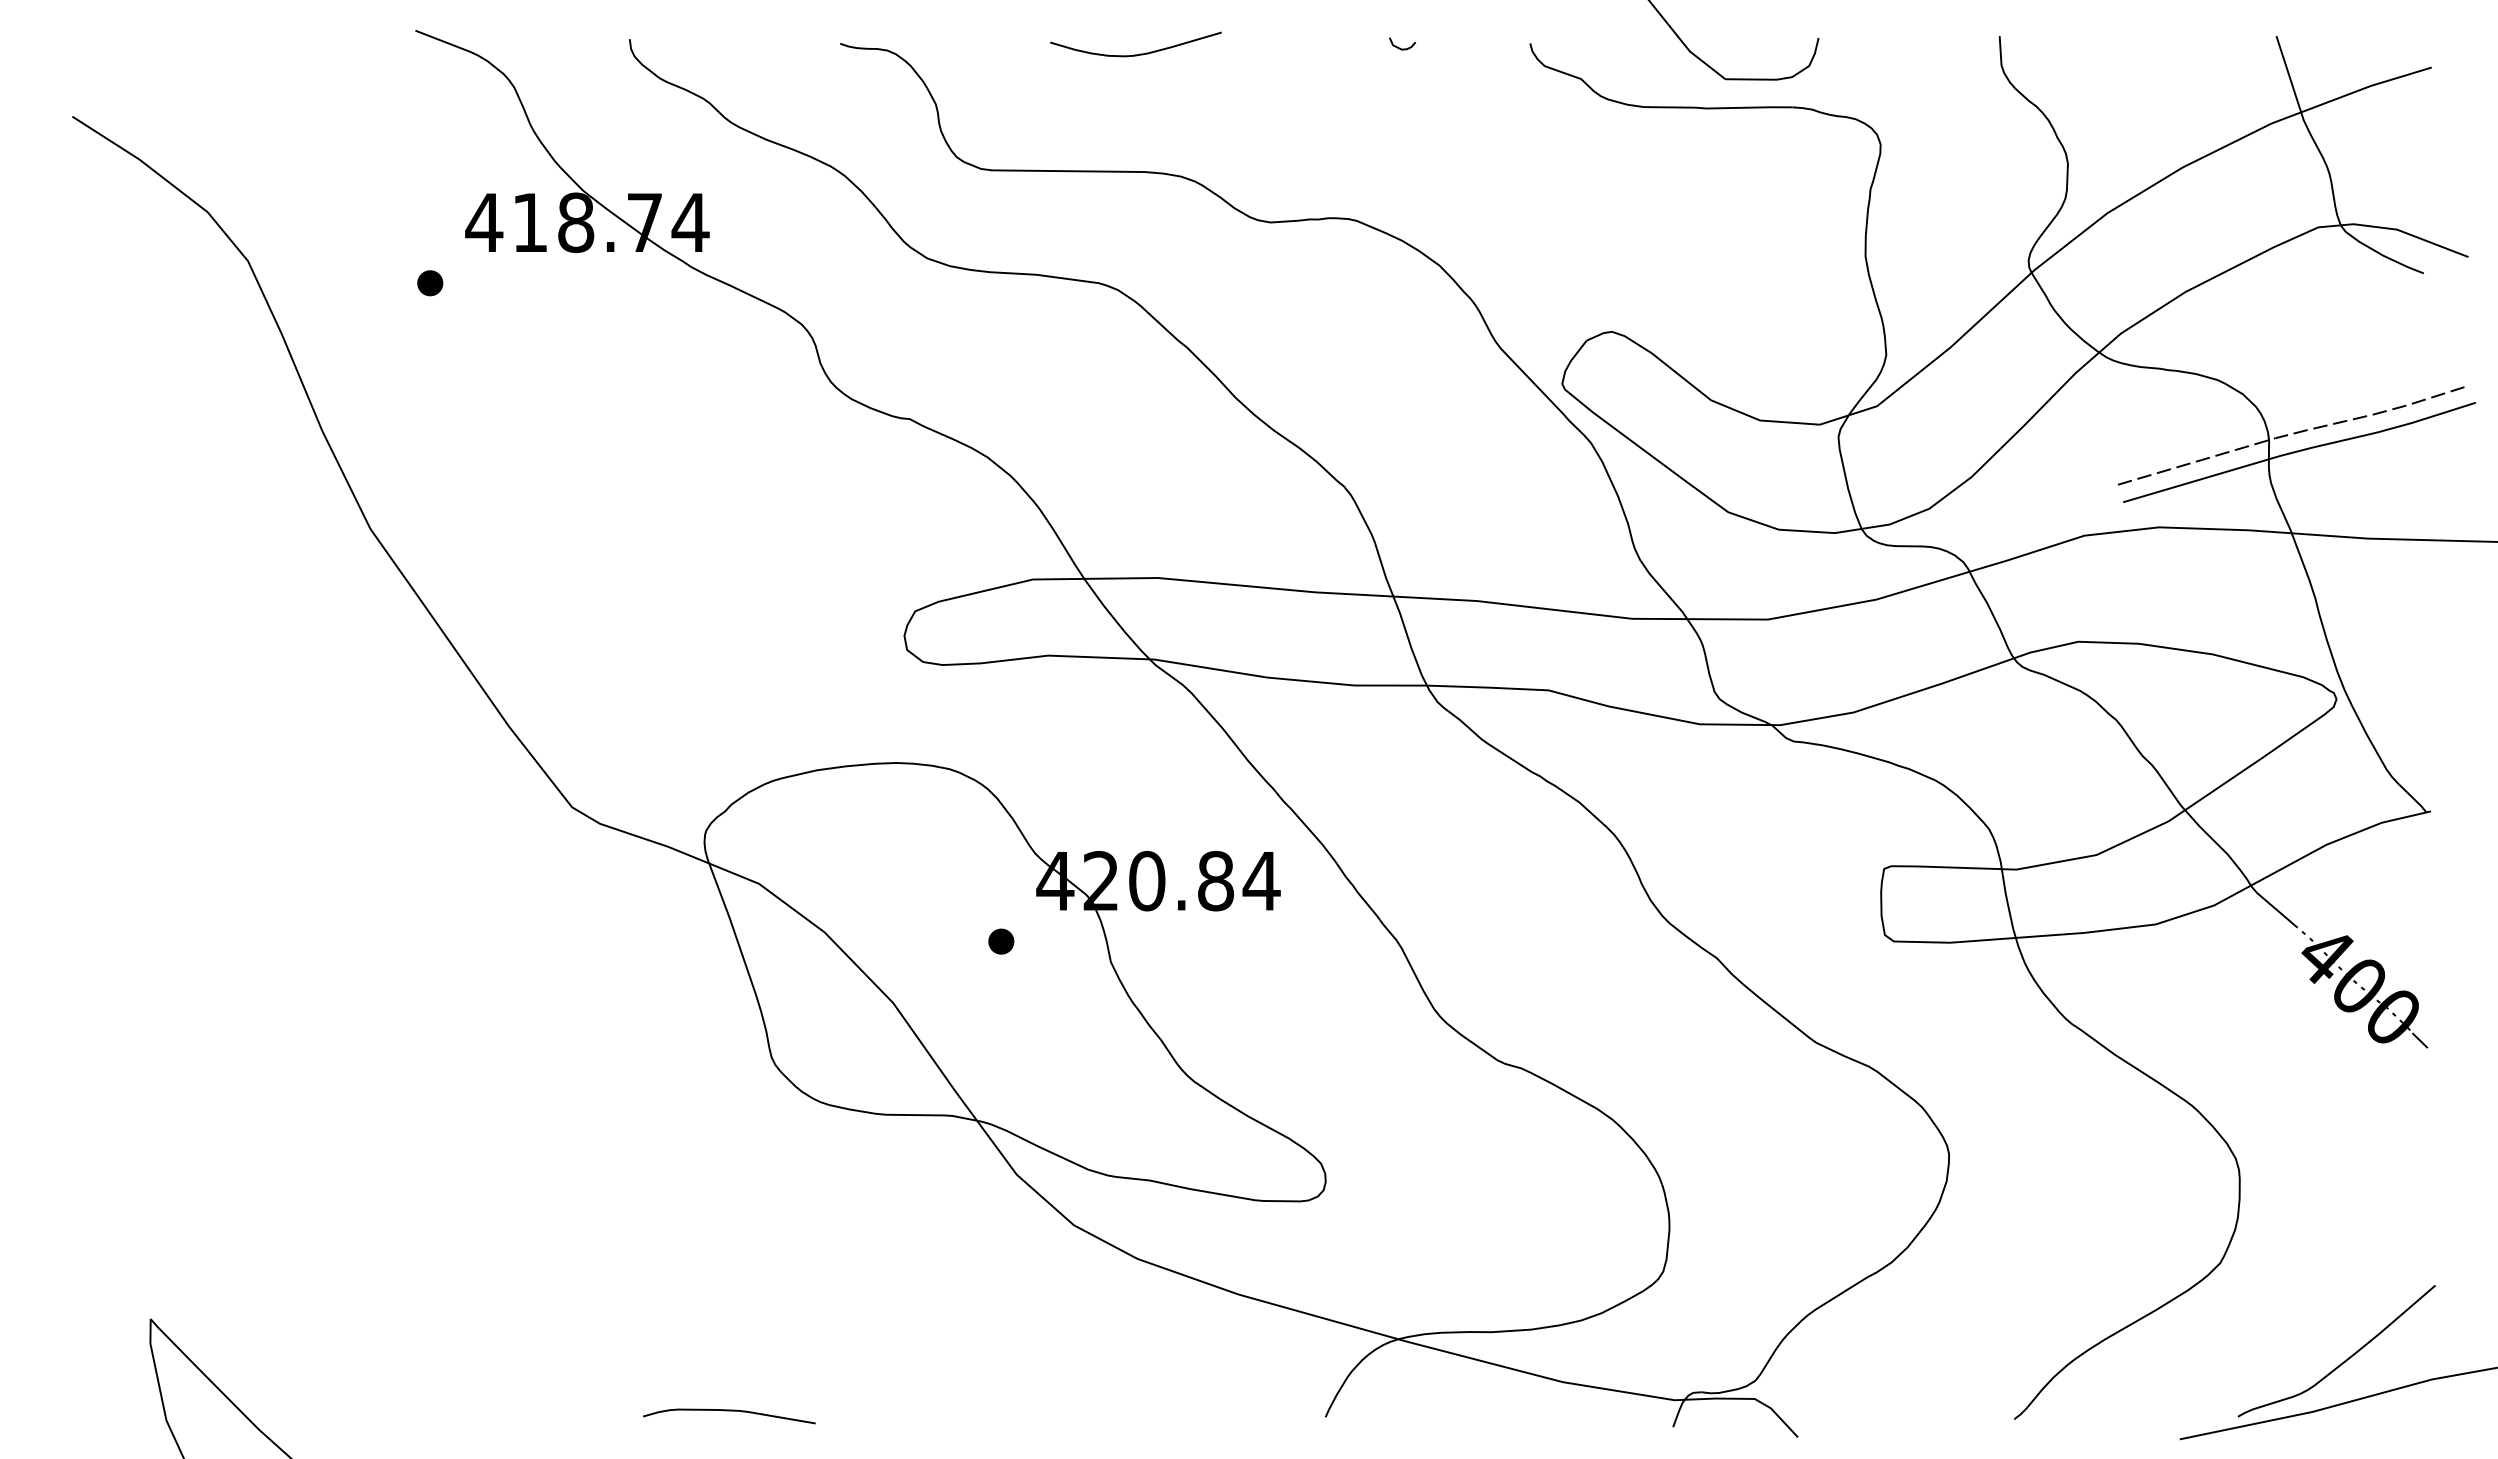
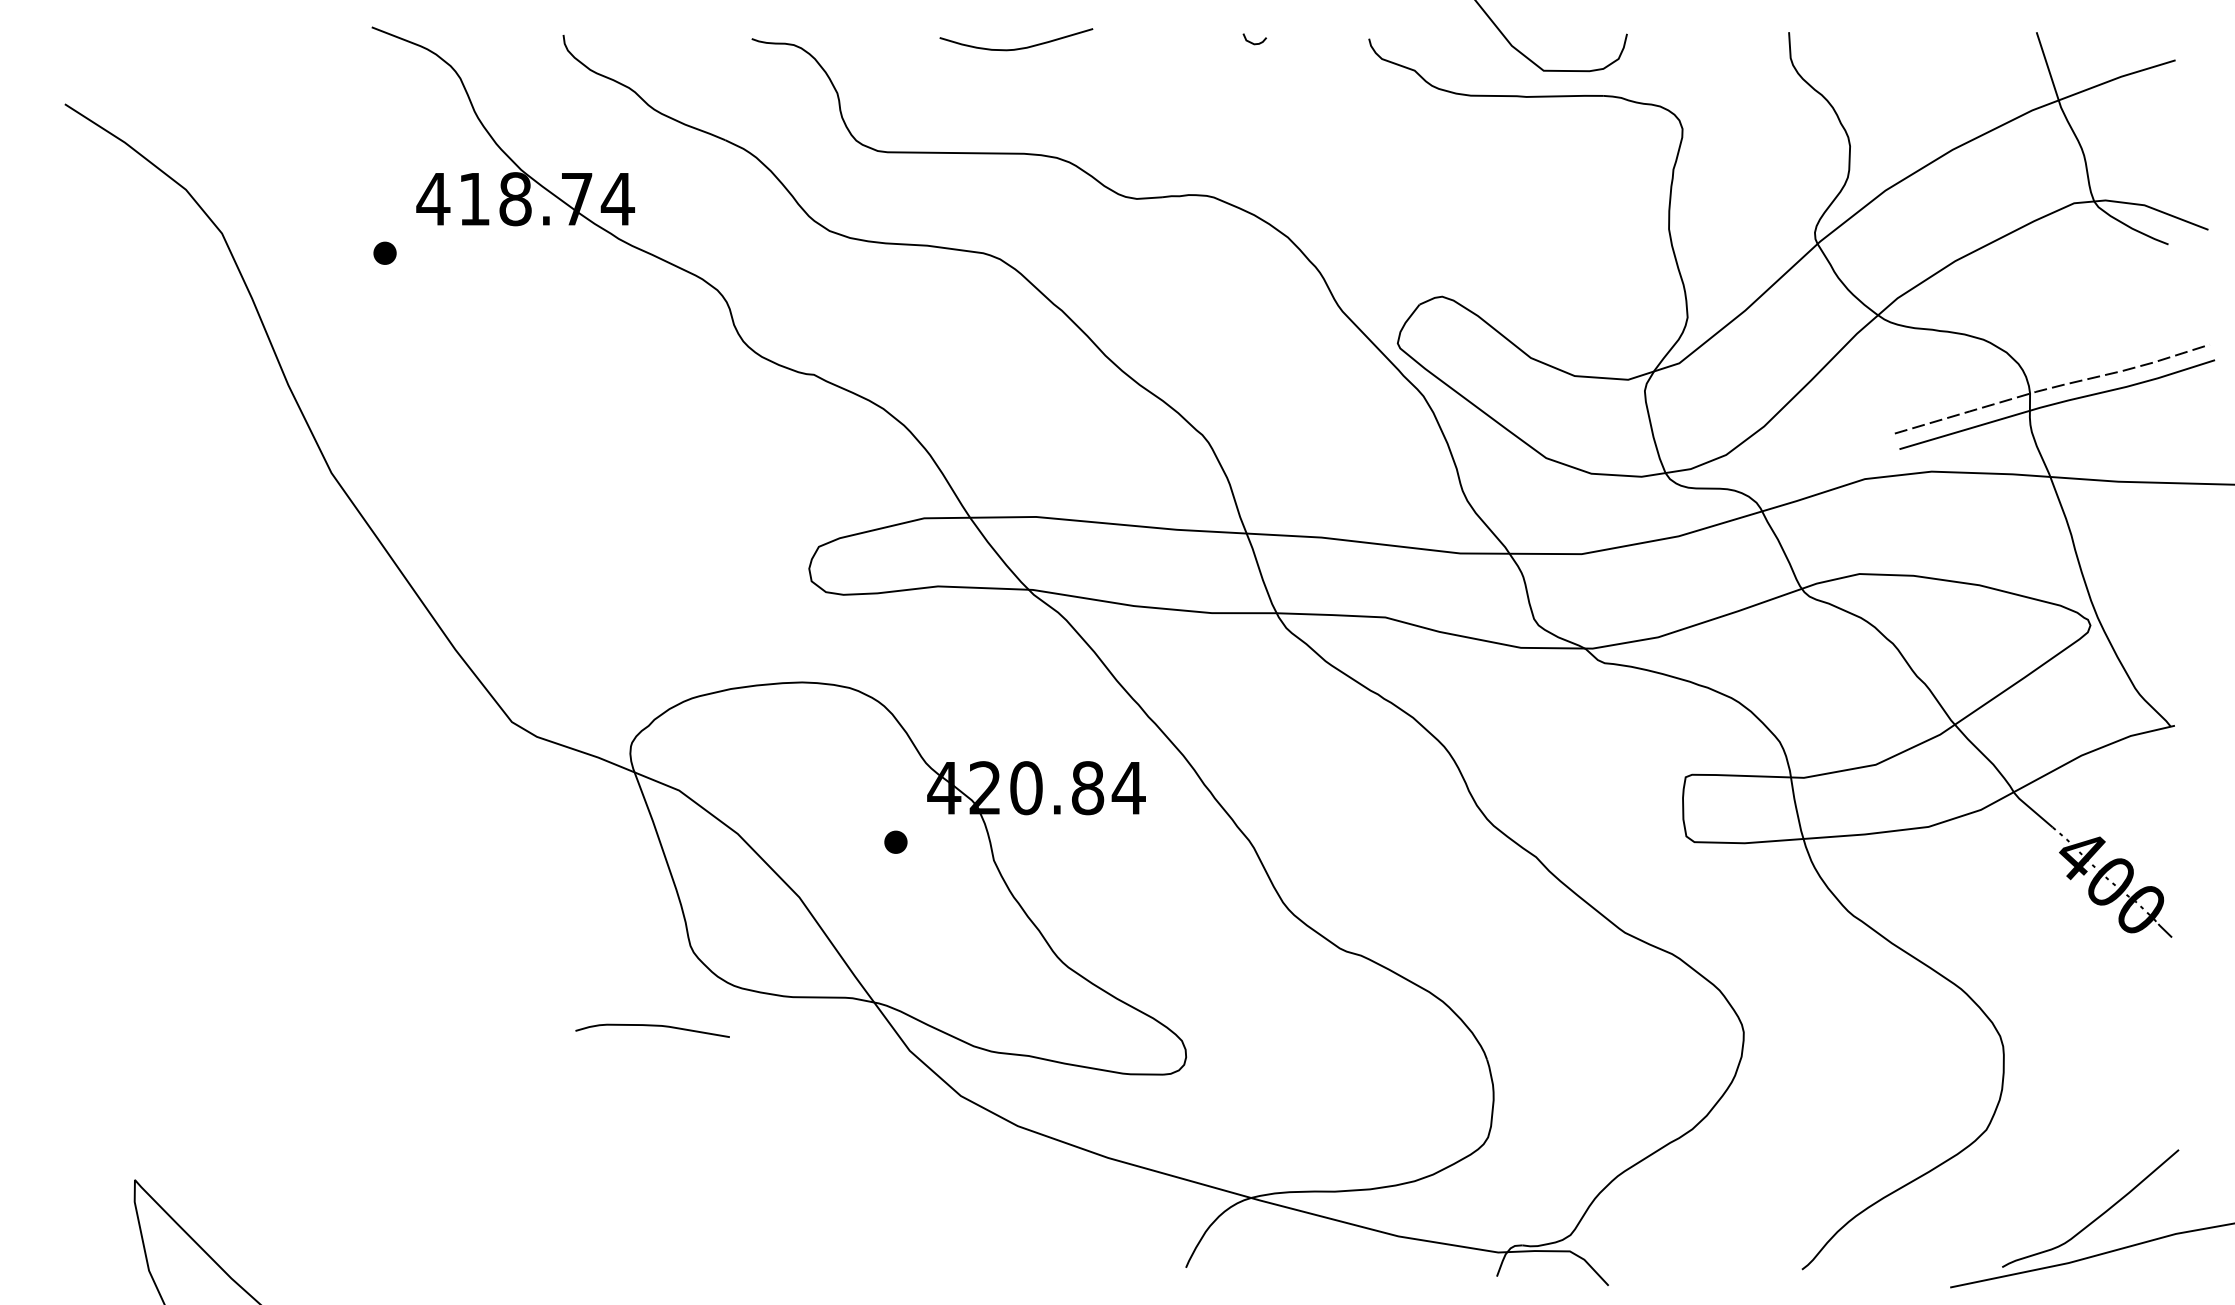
curve: (729, 1411) -> (652, 1026), moved

